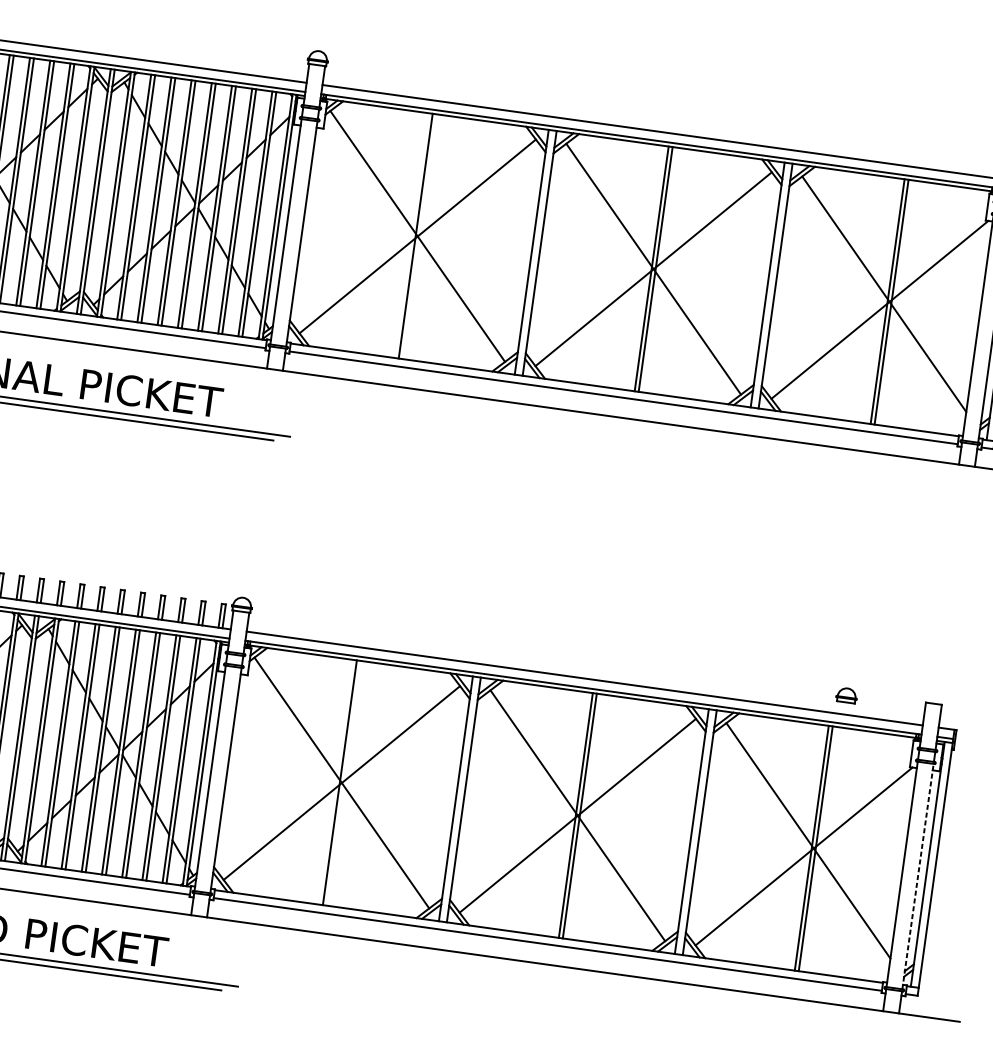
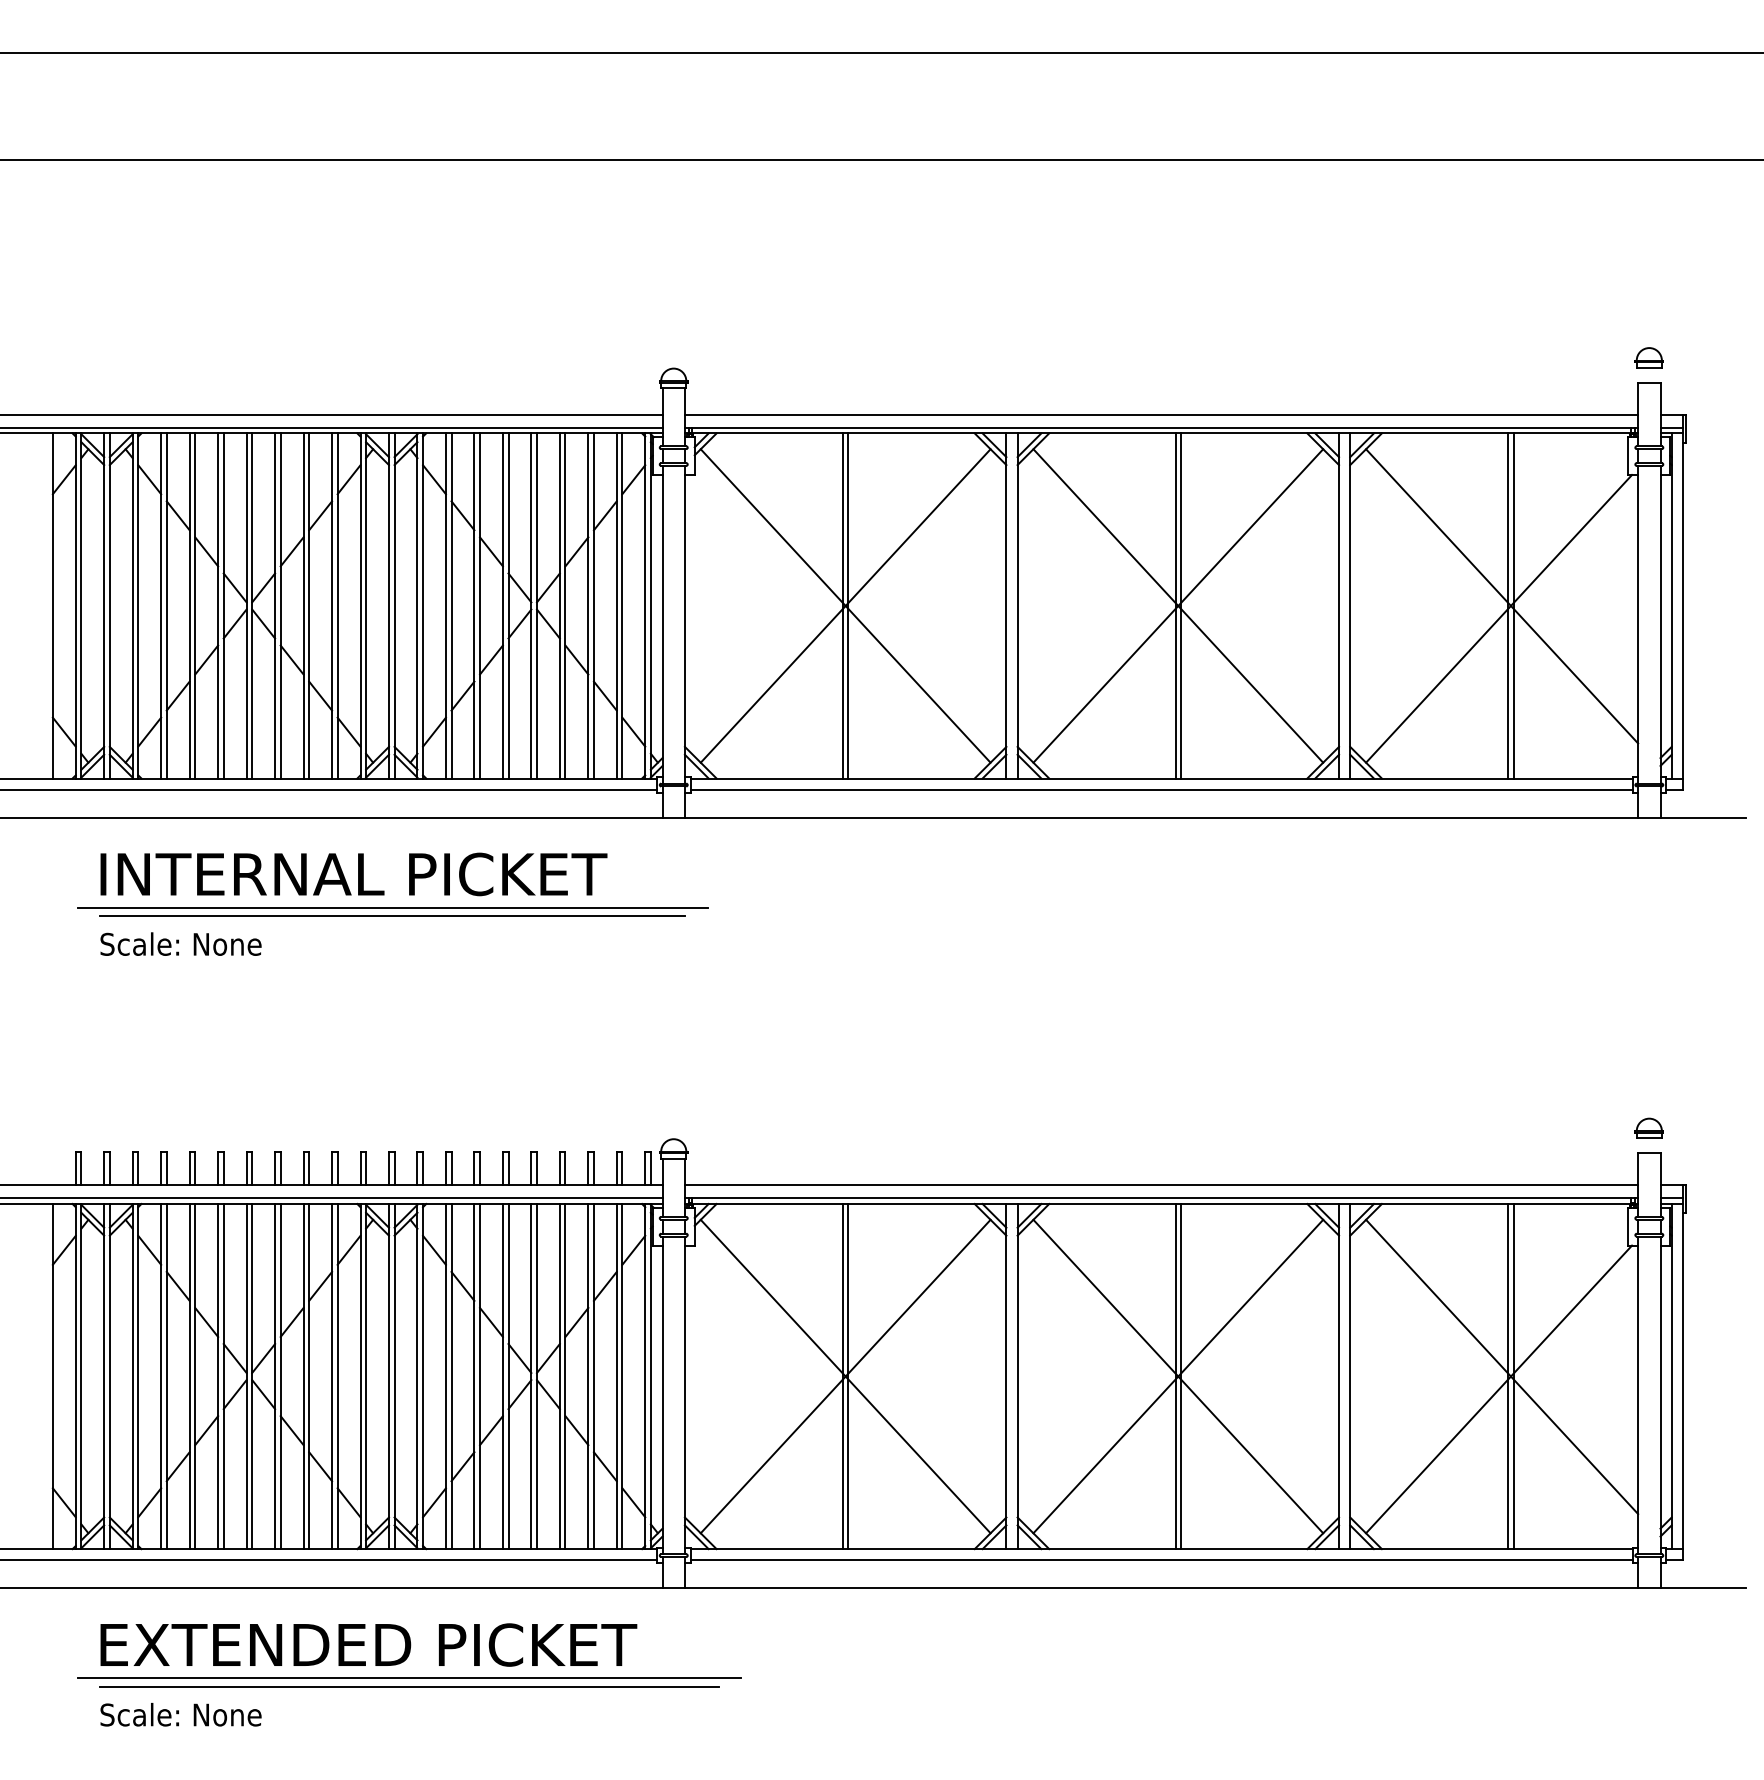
line: (419, 236) -> (848, 605), added
part: (846, 694) -> (1648, 1127), moved
line: (343, 783) -> (848, 1376), added
line: (917, 876) -> (1660, 1395), dashed -> solid

